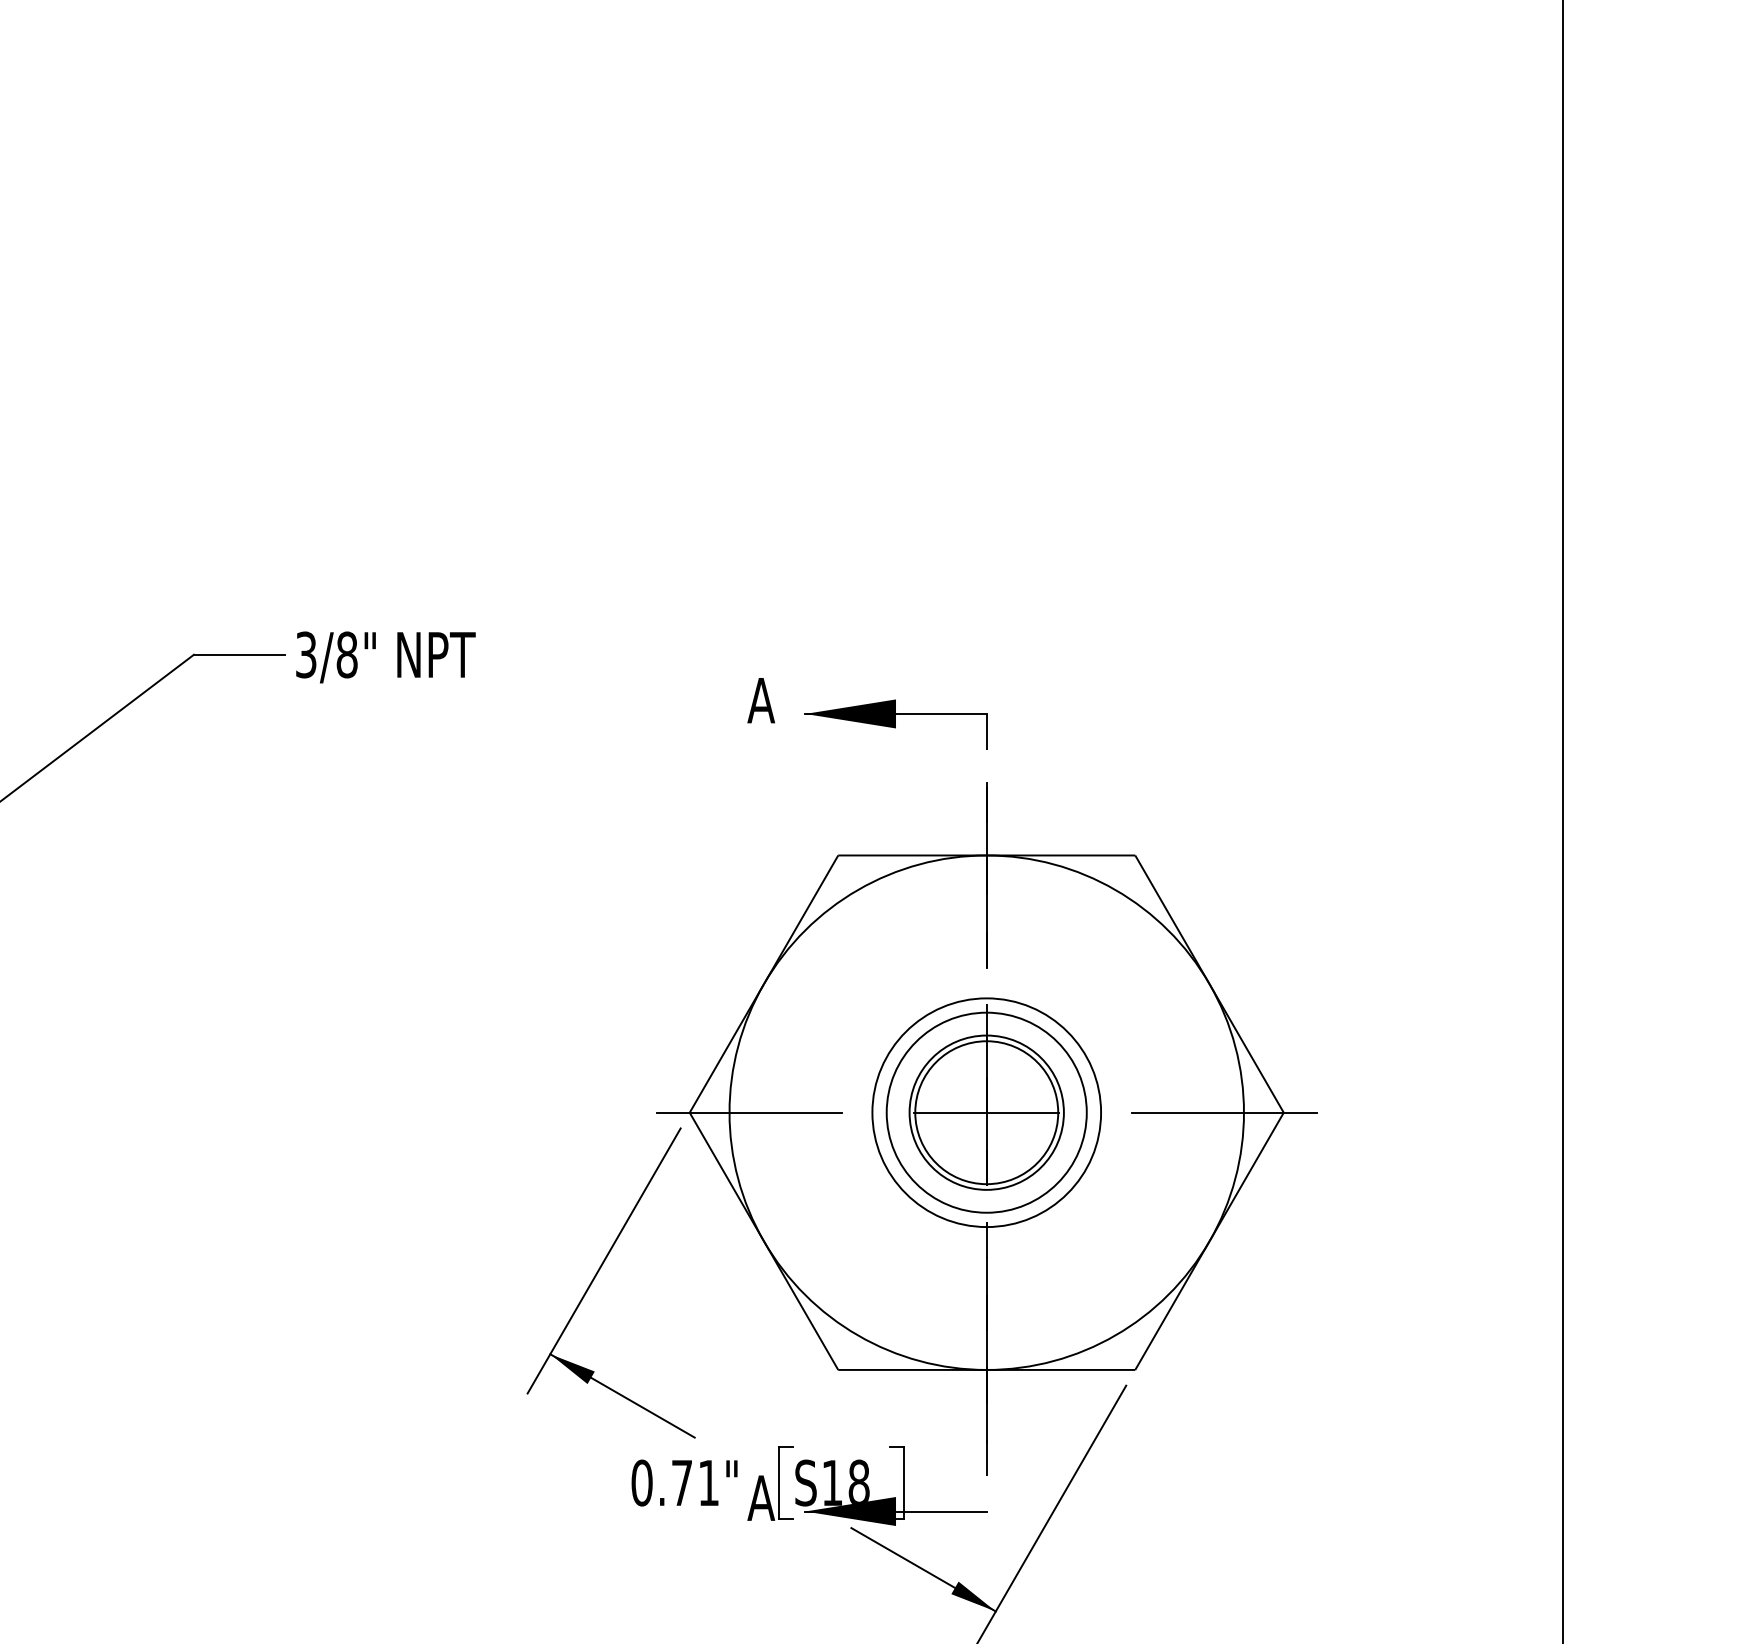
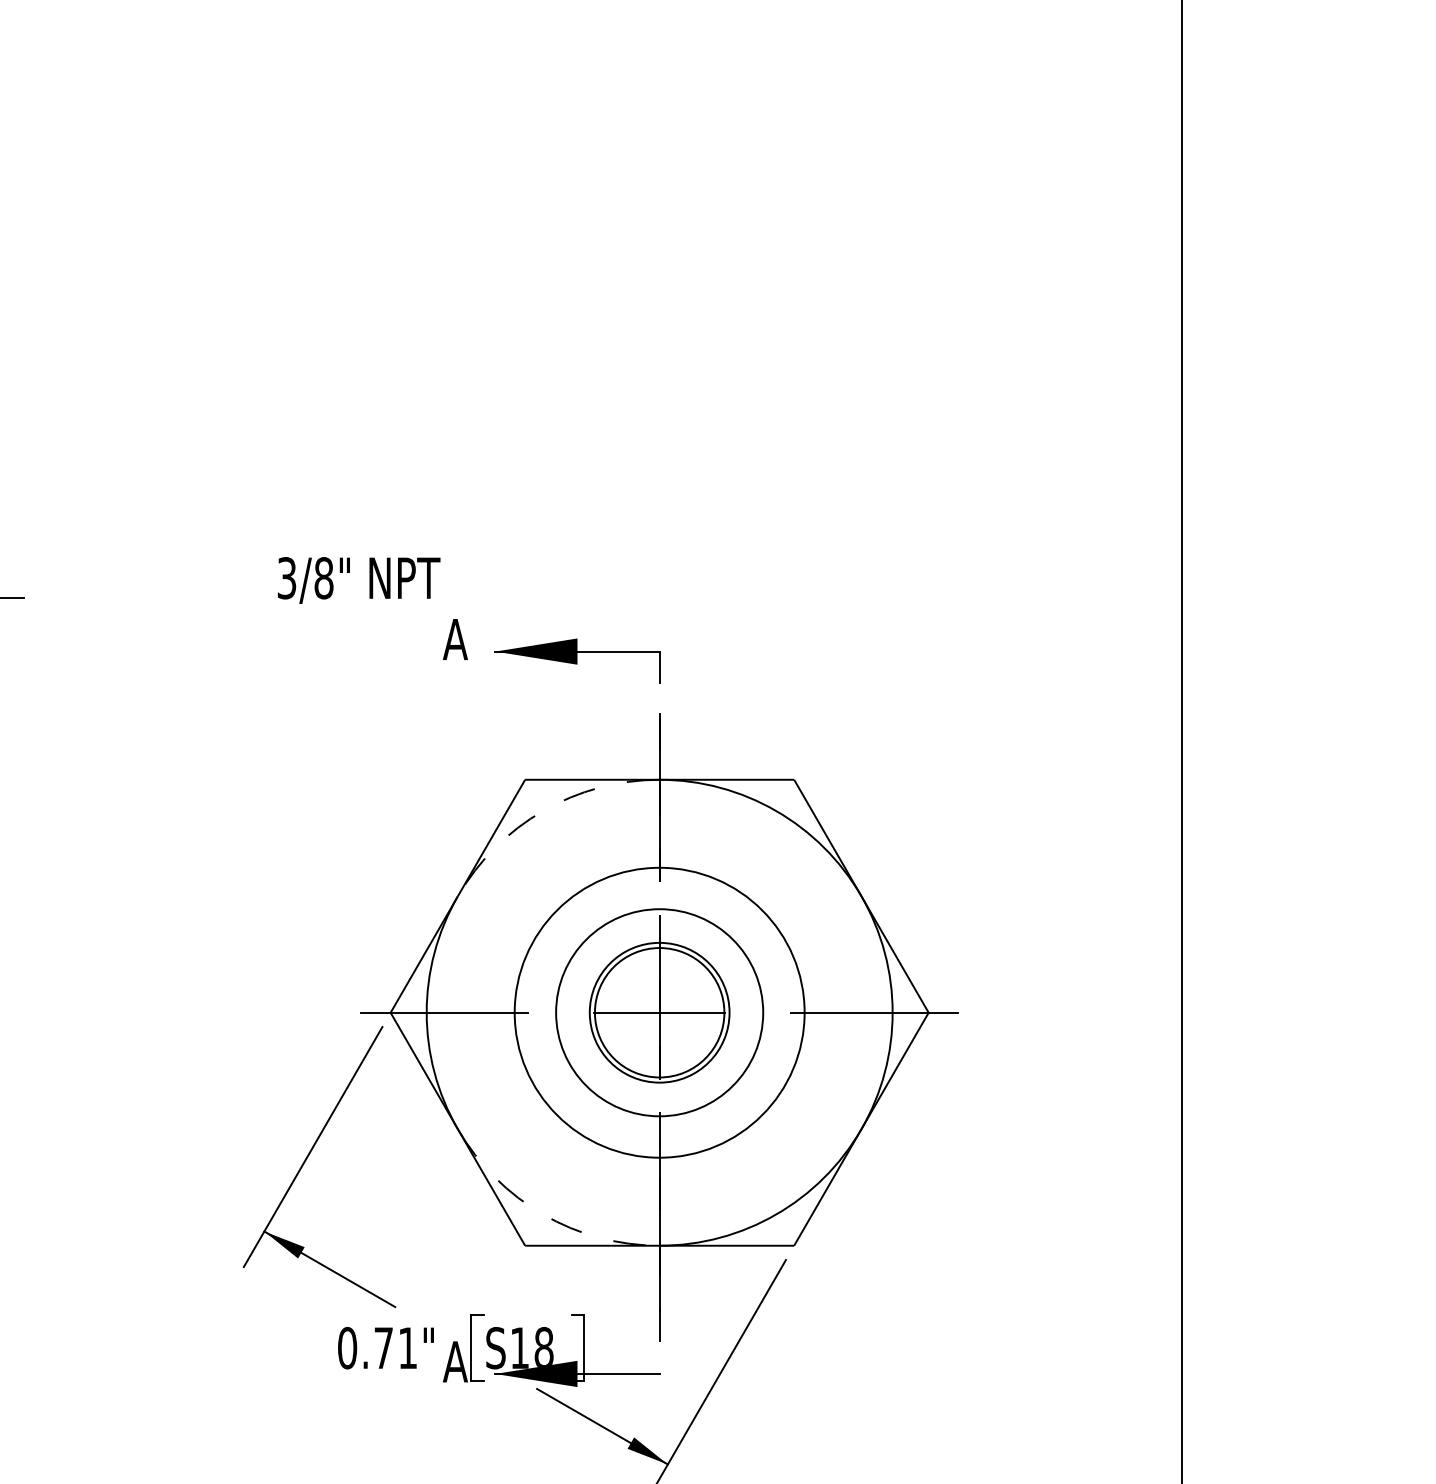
text: (385, 657) -> (358, 580), moved
arc: (858, 889) -> (543, 810), solid -> dashed
circle: (986, 1112) -> (659, 1012), size x1.6
arc: (858, 1335) -> (543, 1214), solid -> dashed

